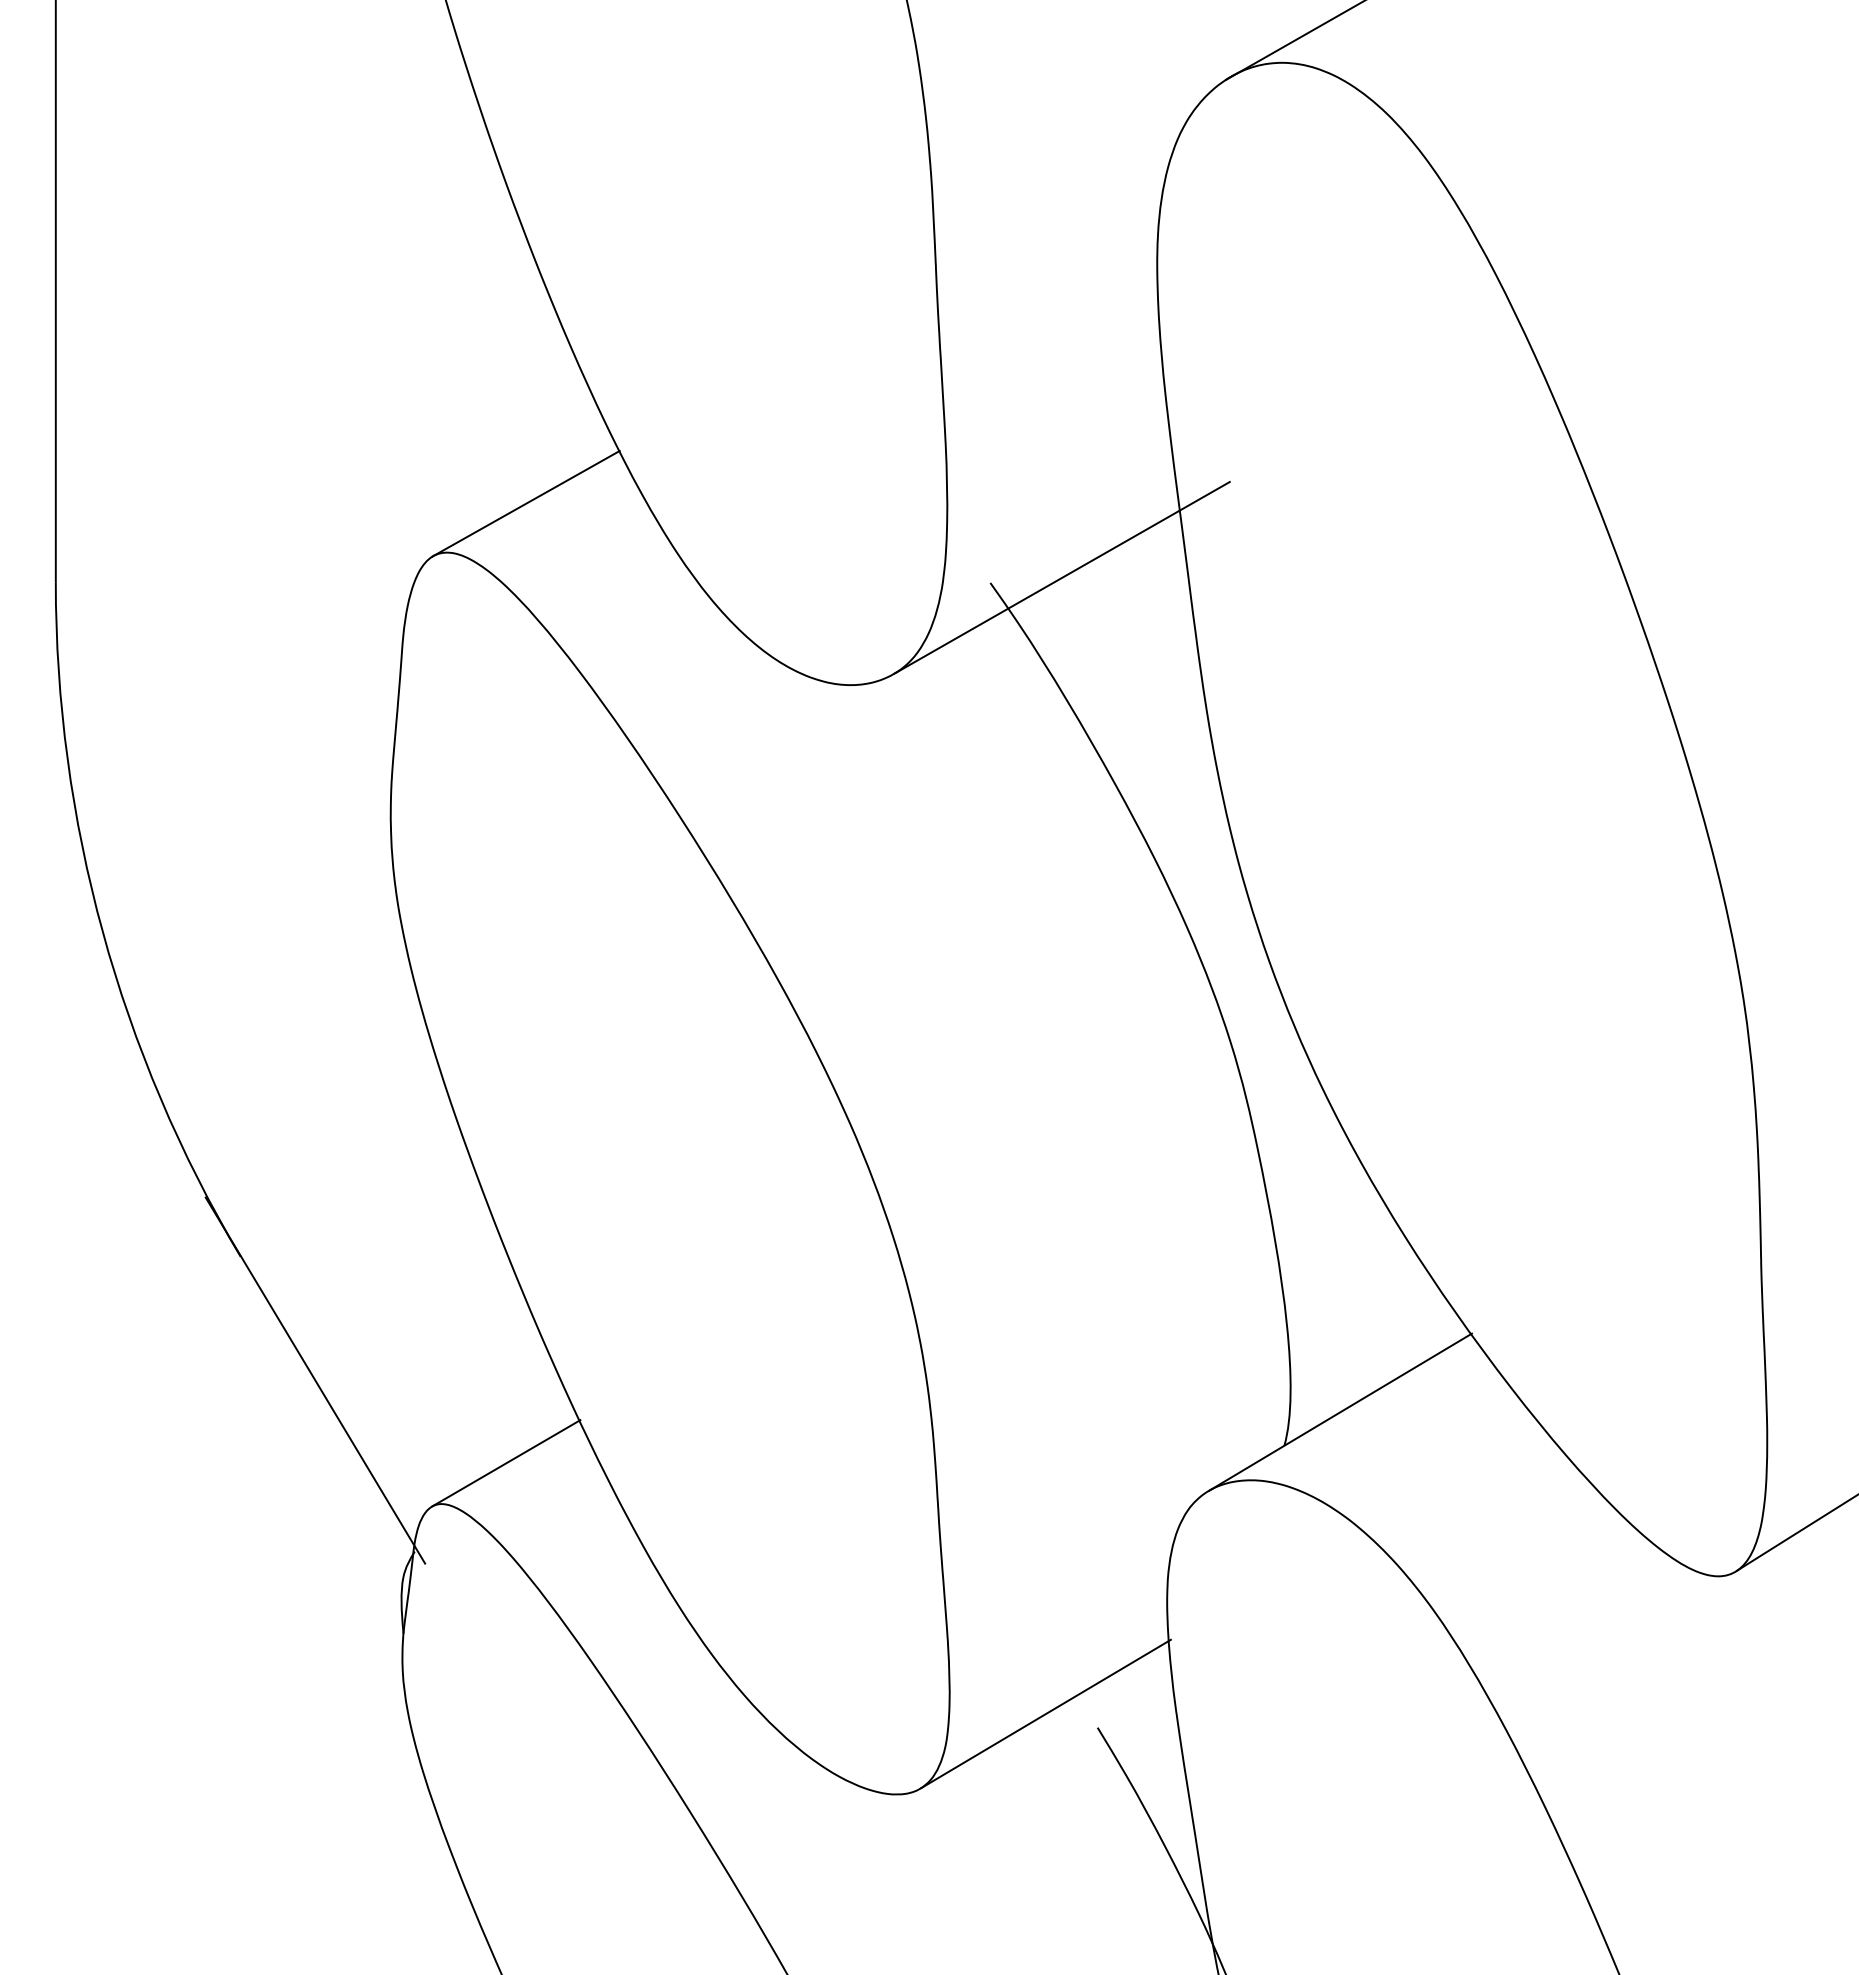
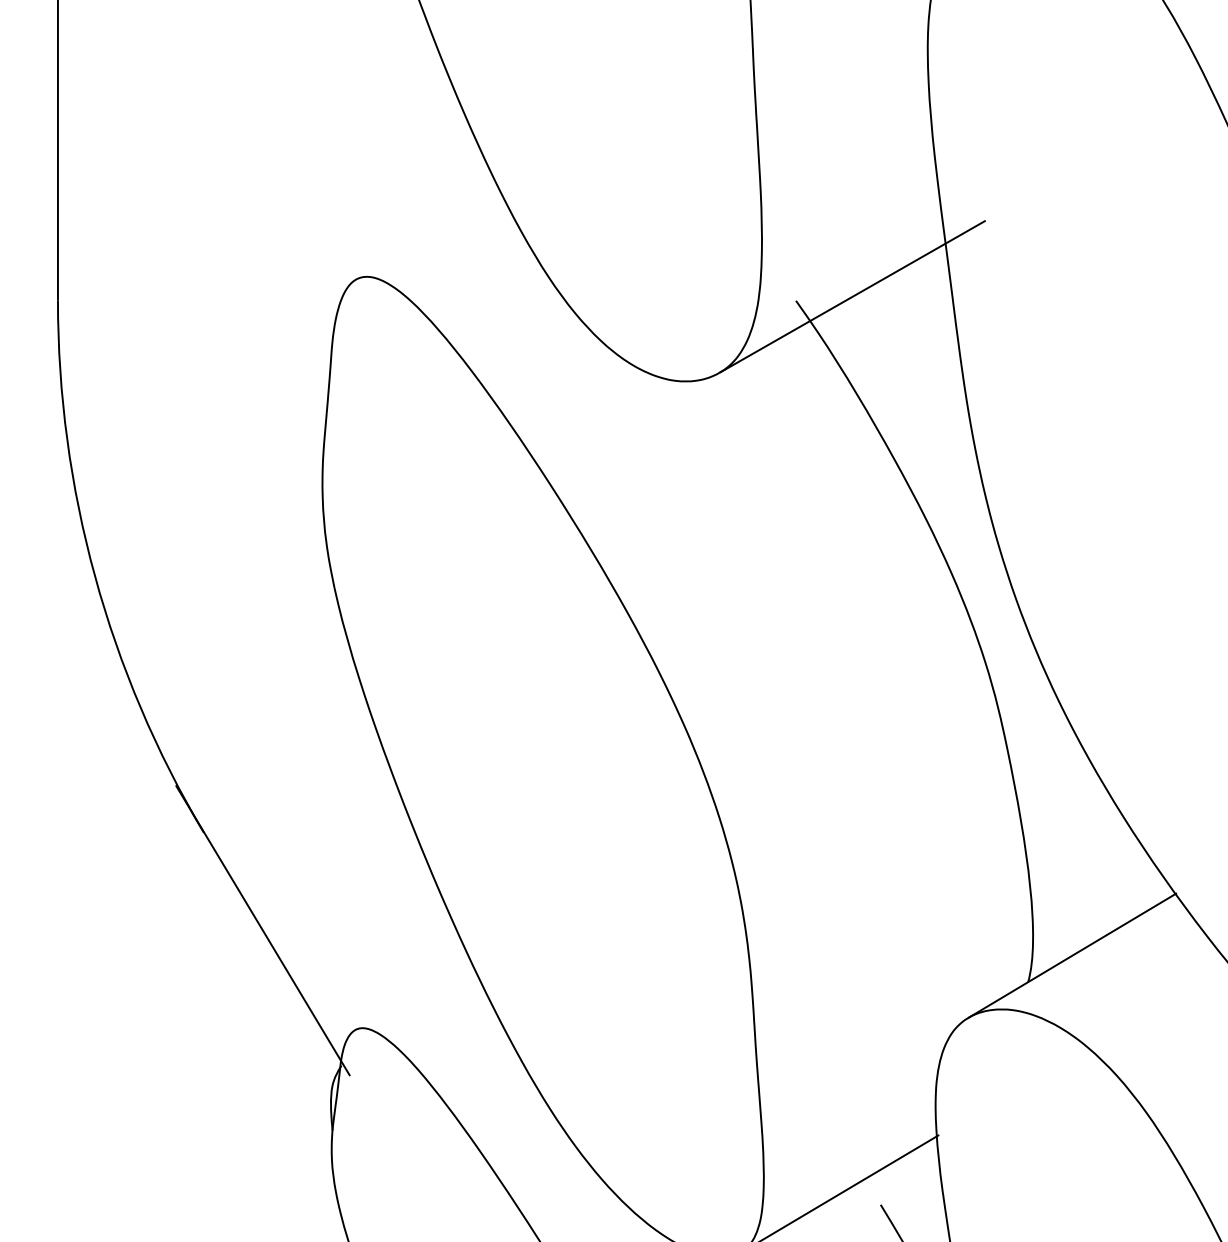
line: (525, 503) -> (428, 238), removed
line: (506, 1463) -> (413, 996), removed

